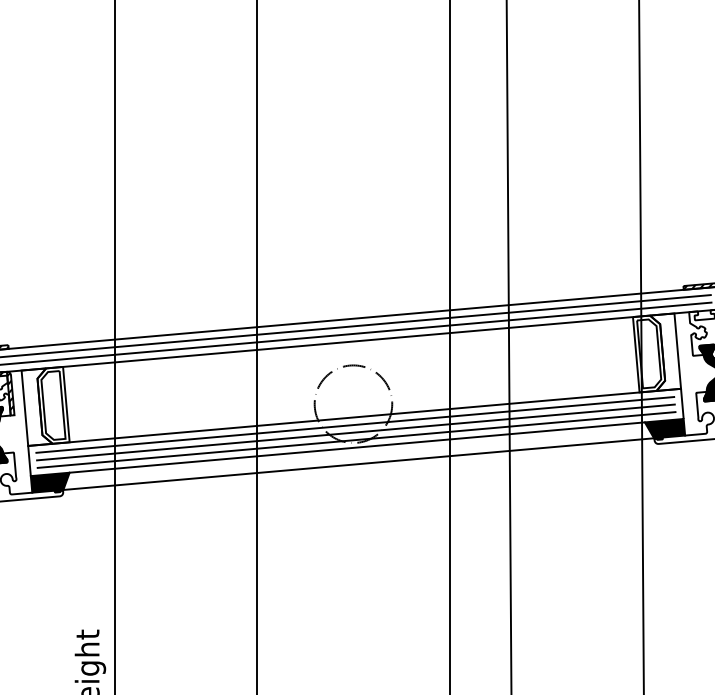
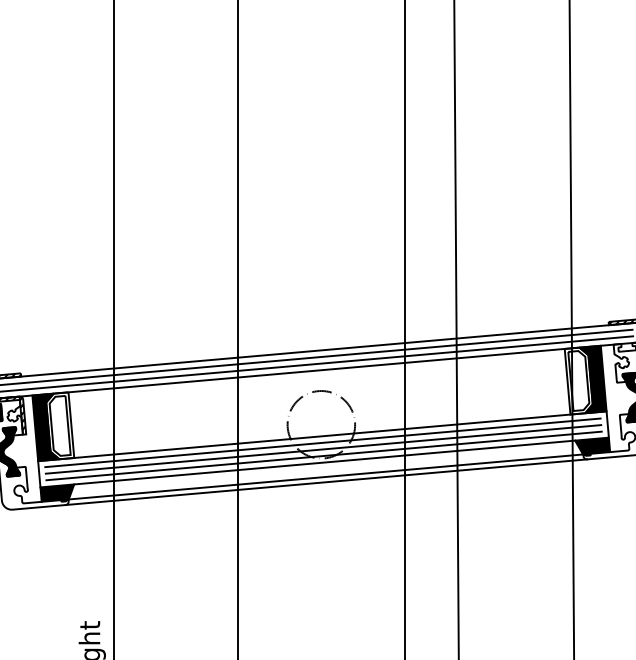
fill: (664, 352) -> (592, 379), added
fill: (36, 407) -> (45, 427), added
line: (359, 470) -> (326, 482), added

